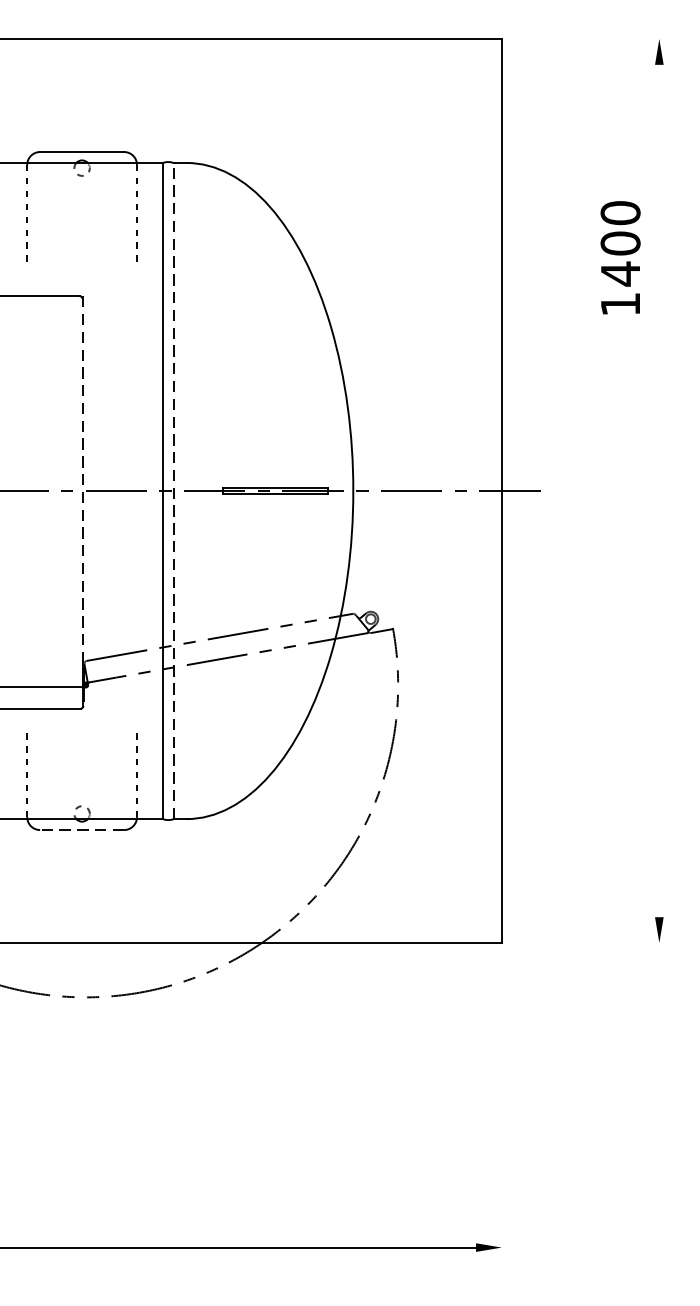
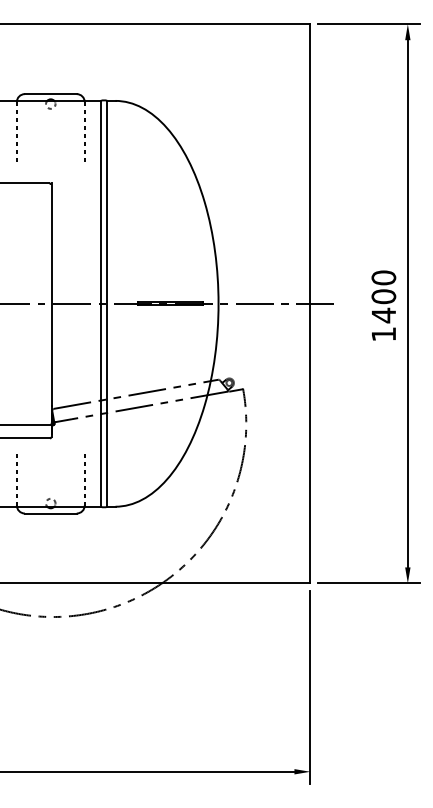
line: (595, 39) -> (368, 24), added
text: (619, 257) -> (383, 305), moved
line: (83, 475) -> (51, 294), dashed -> solid
line: (658, 490) -> (407, 303), added
line: (173, 492) -> (107, 304), dashed -> solid
line: (81, 830) -> (50, 513), dashed -> solid
line: (595, 943) -> (368, 583), added
line: (501, 1111) -> (310, 687), added

